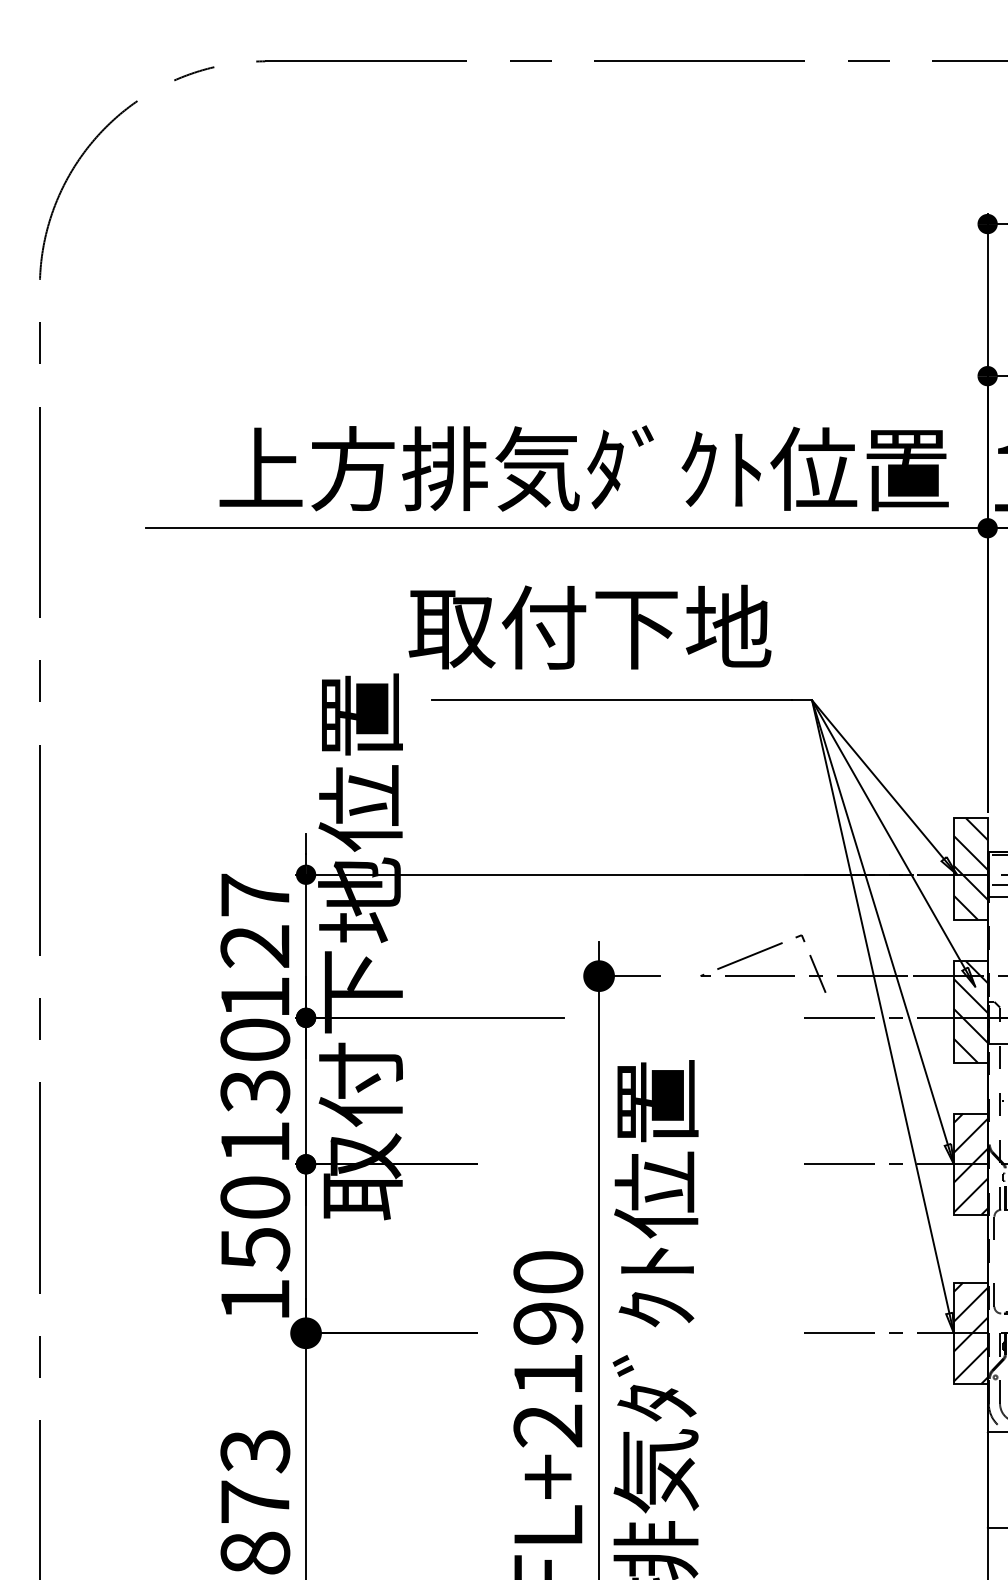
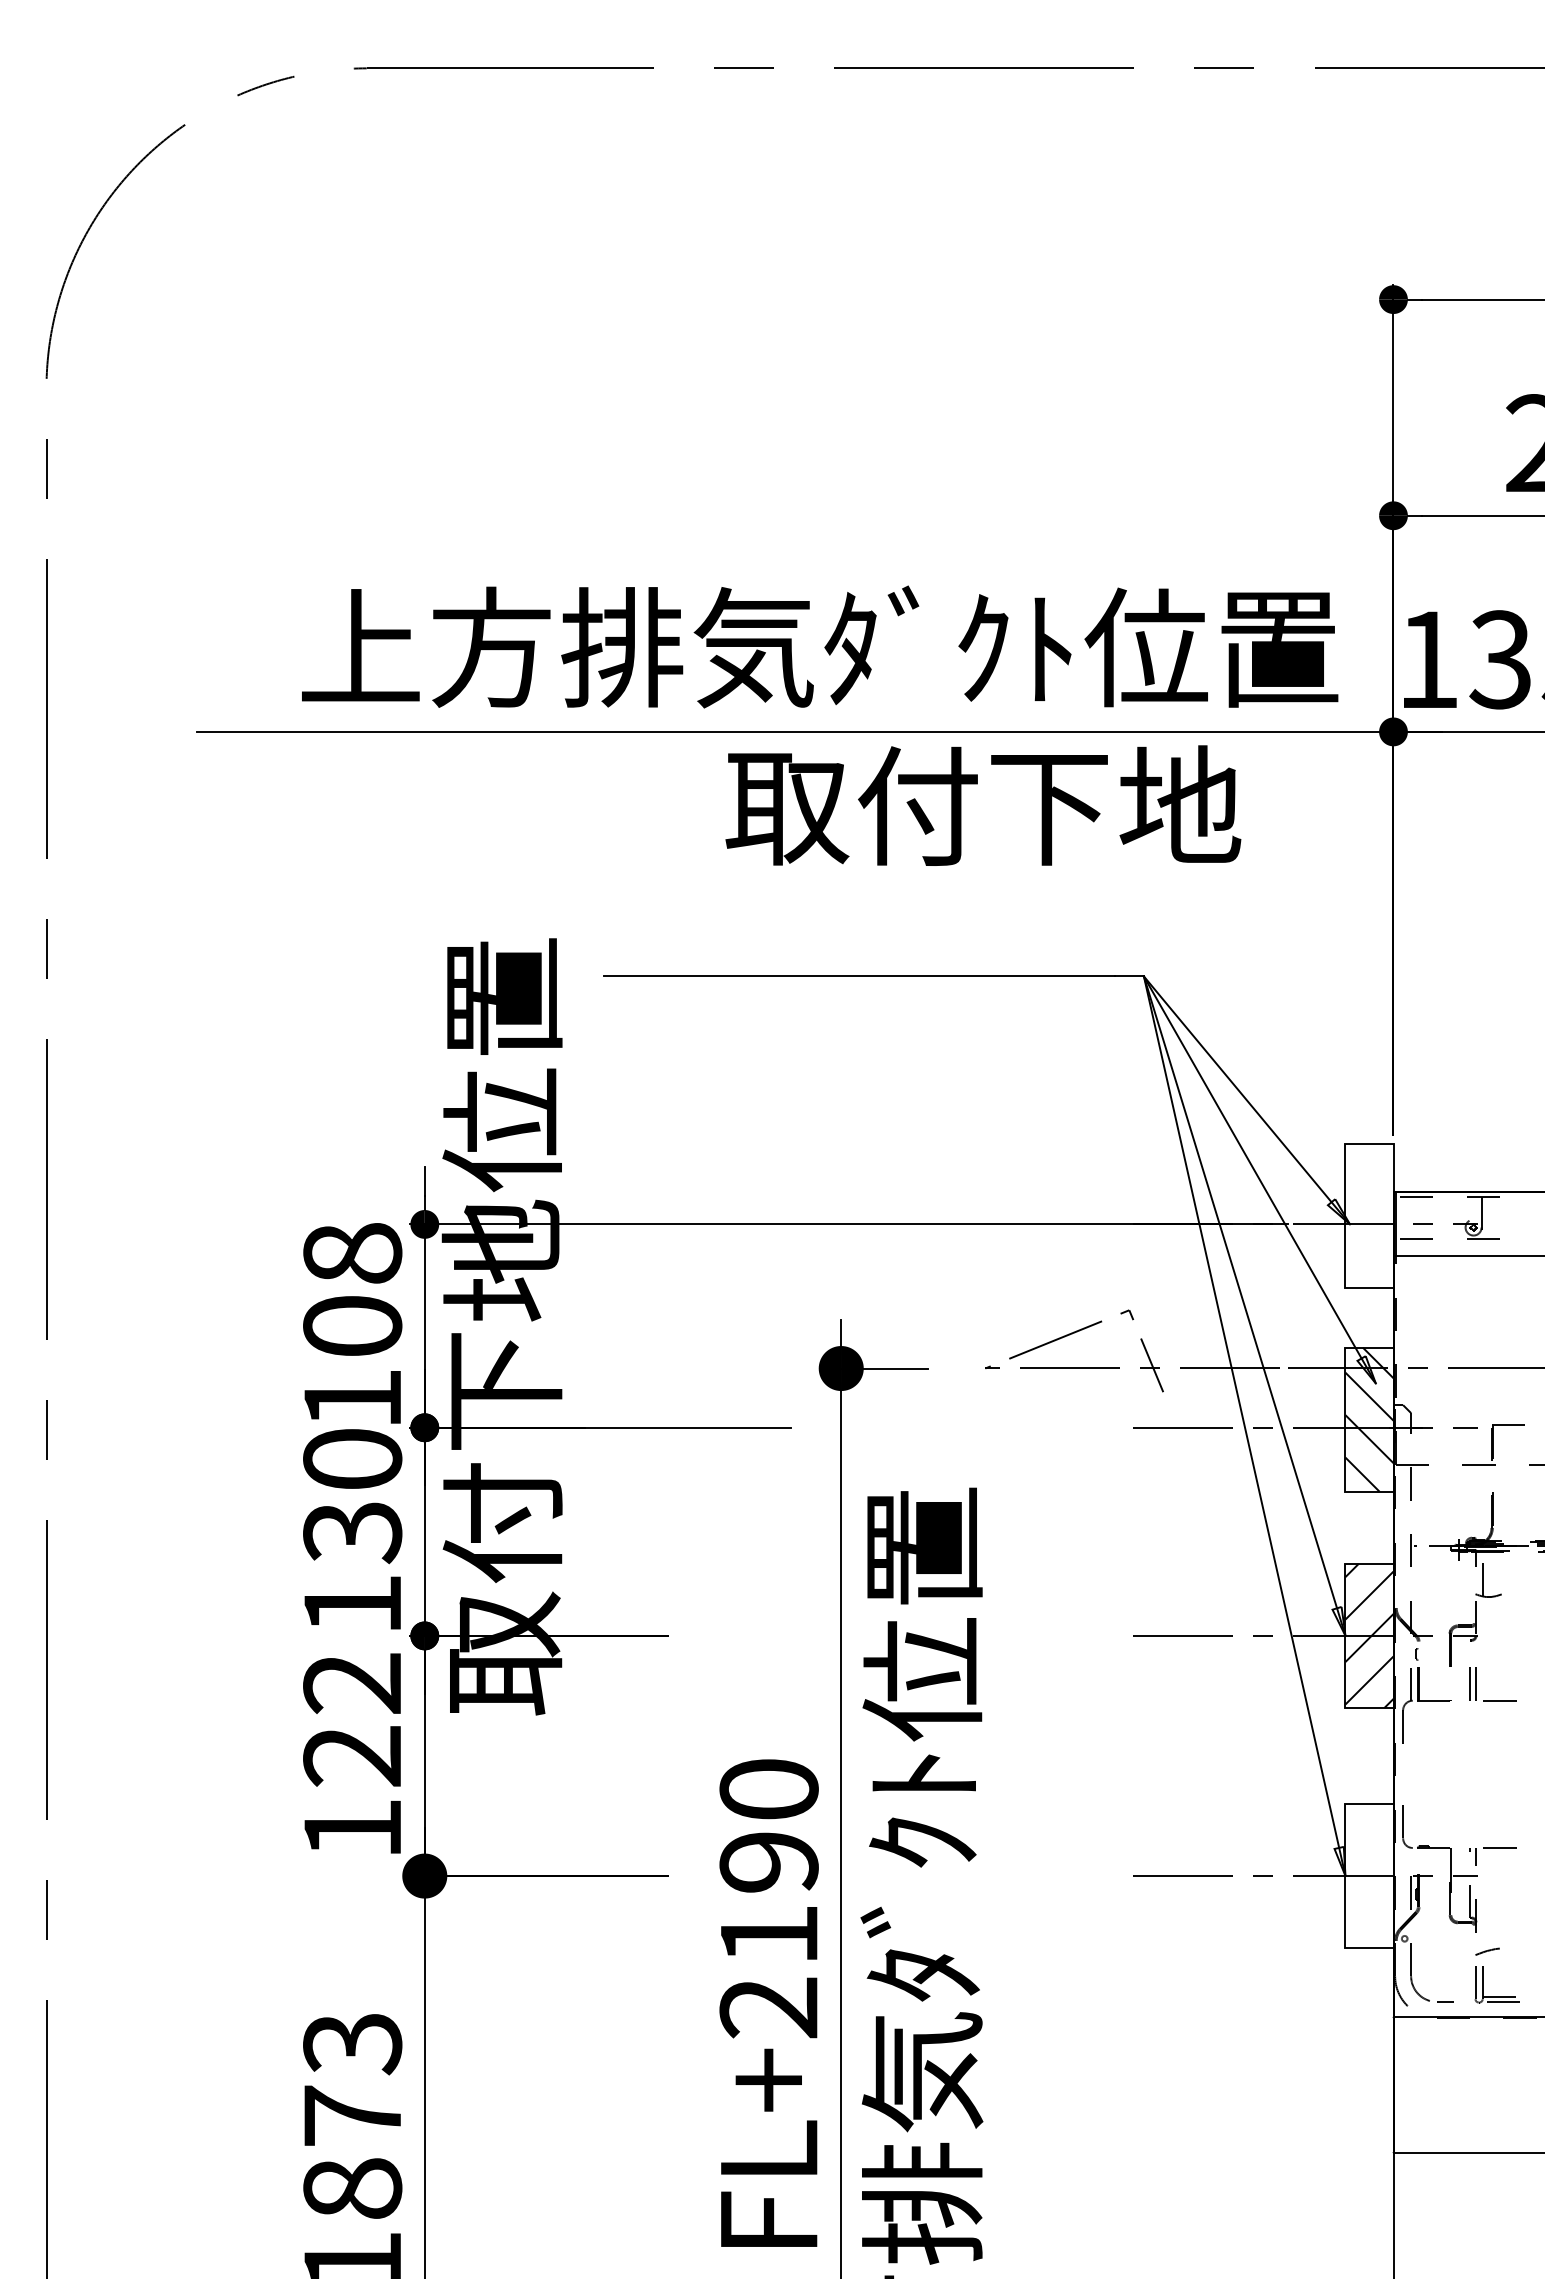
text: (590, 627) -> (983, 805), moved
hatch: (970, 869) -> (1369, 1216), removed
text: (255, 920) -> (352, 1289), 127 -> 108
text: (255, 1223) -> (352, 1720), 150 -> 122
hatch: (970, 1332) -> (1369, 1875), removed

